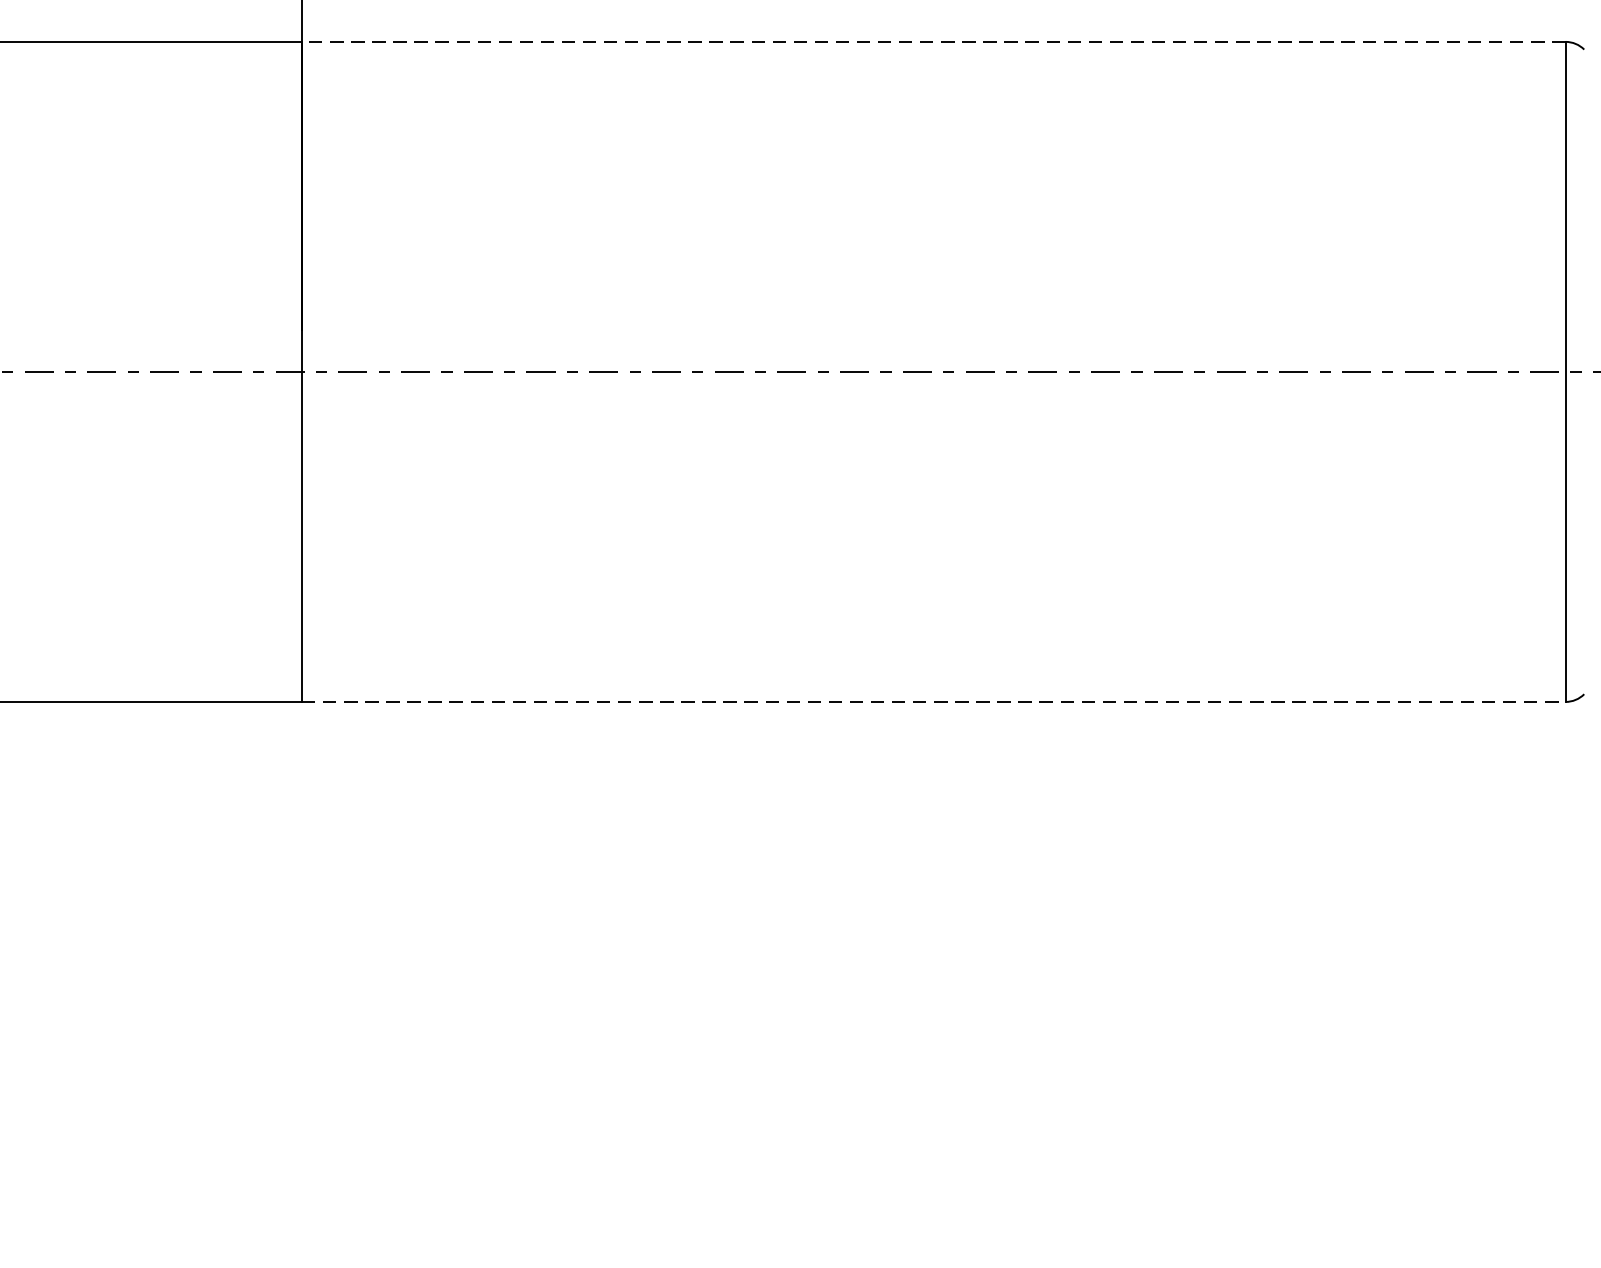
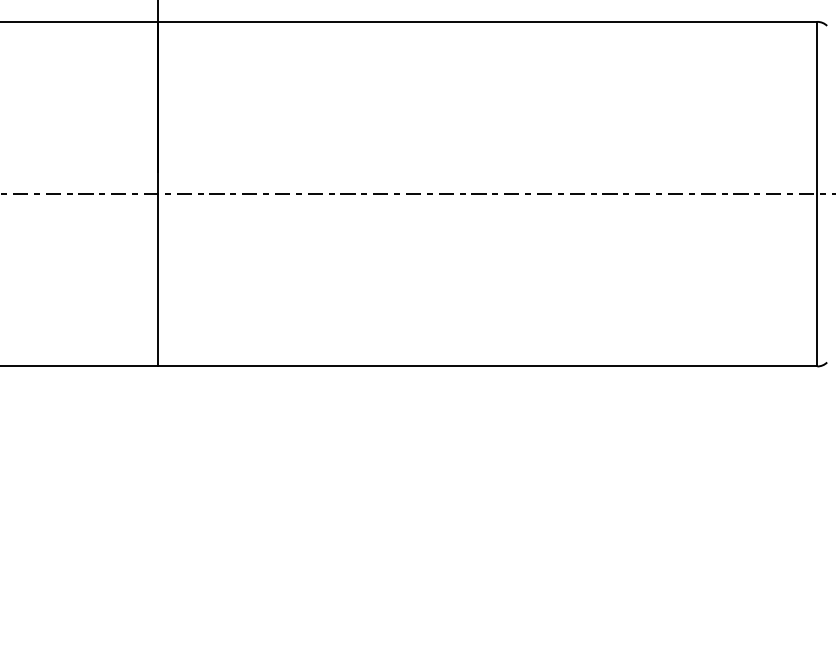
line: (933, 41) -> (487, 21), dashed -> solid
line: (933, 702) -> (487, 366), dashed -> solid

